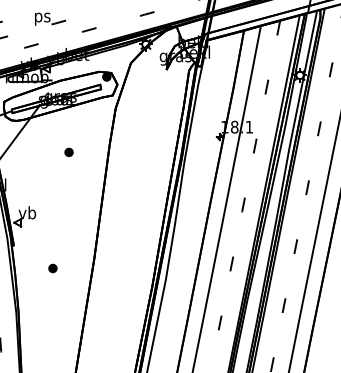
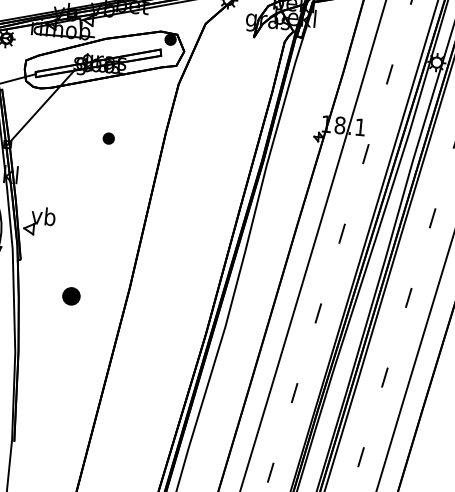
part: (52, 268) -> (70, 296), size x1.6

